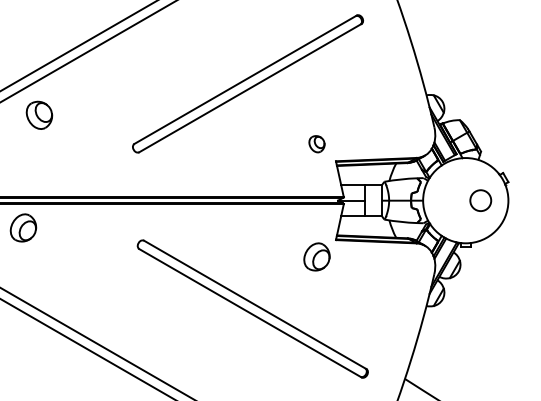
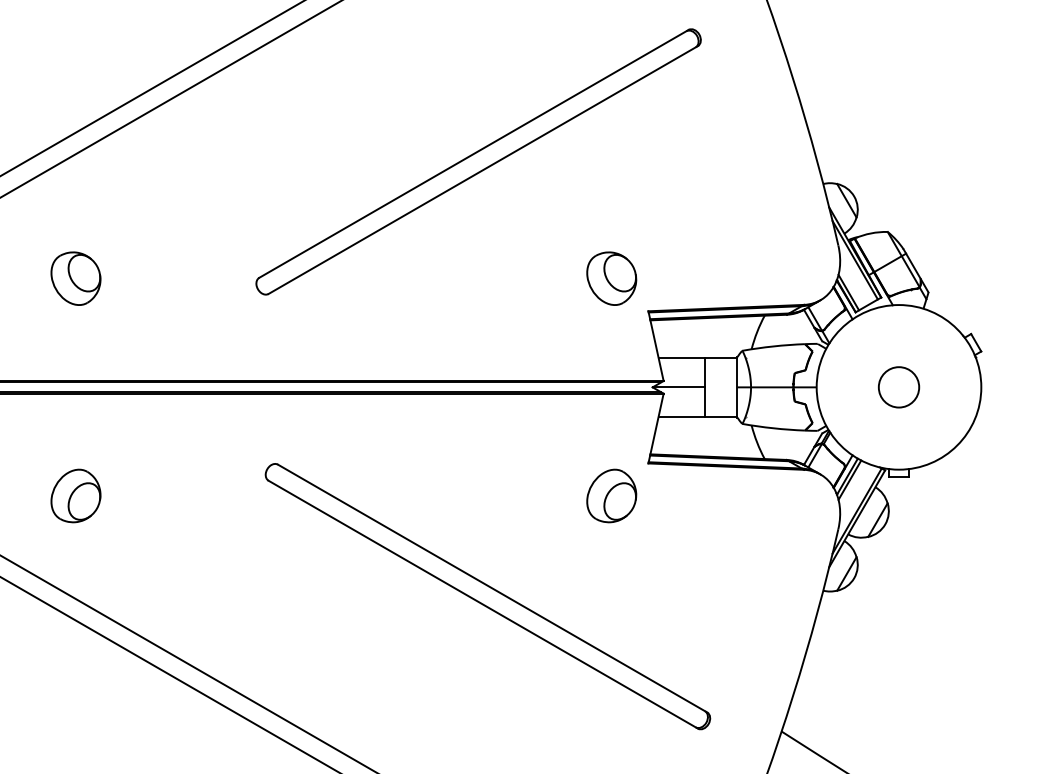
part: (39, 114) -> (76, 276), moved
part: (316, 143) -> (610, 276), size x1.67
circle: (480, 200) -> (898, 387), moved
part: (23, 227) -> (76, 495), moved

